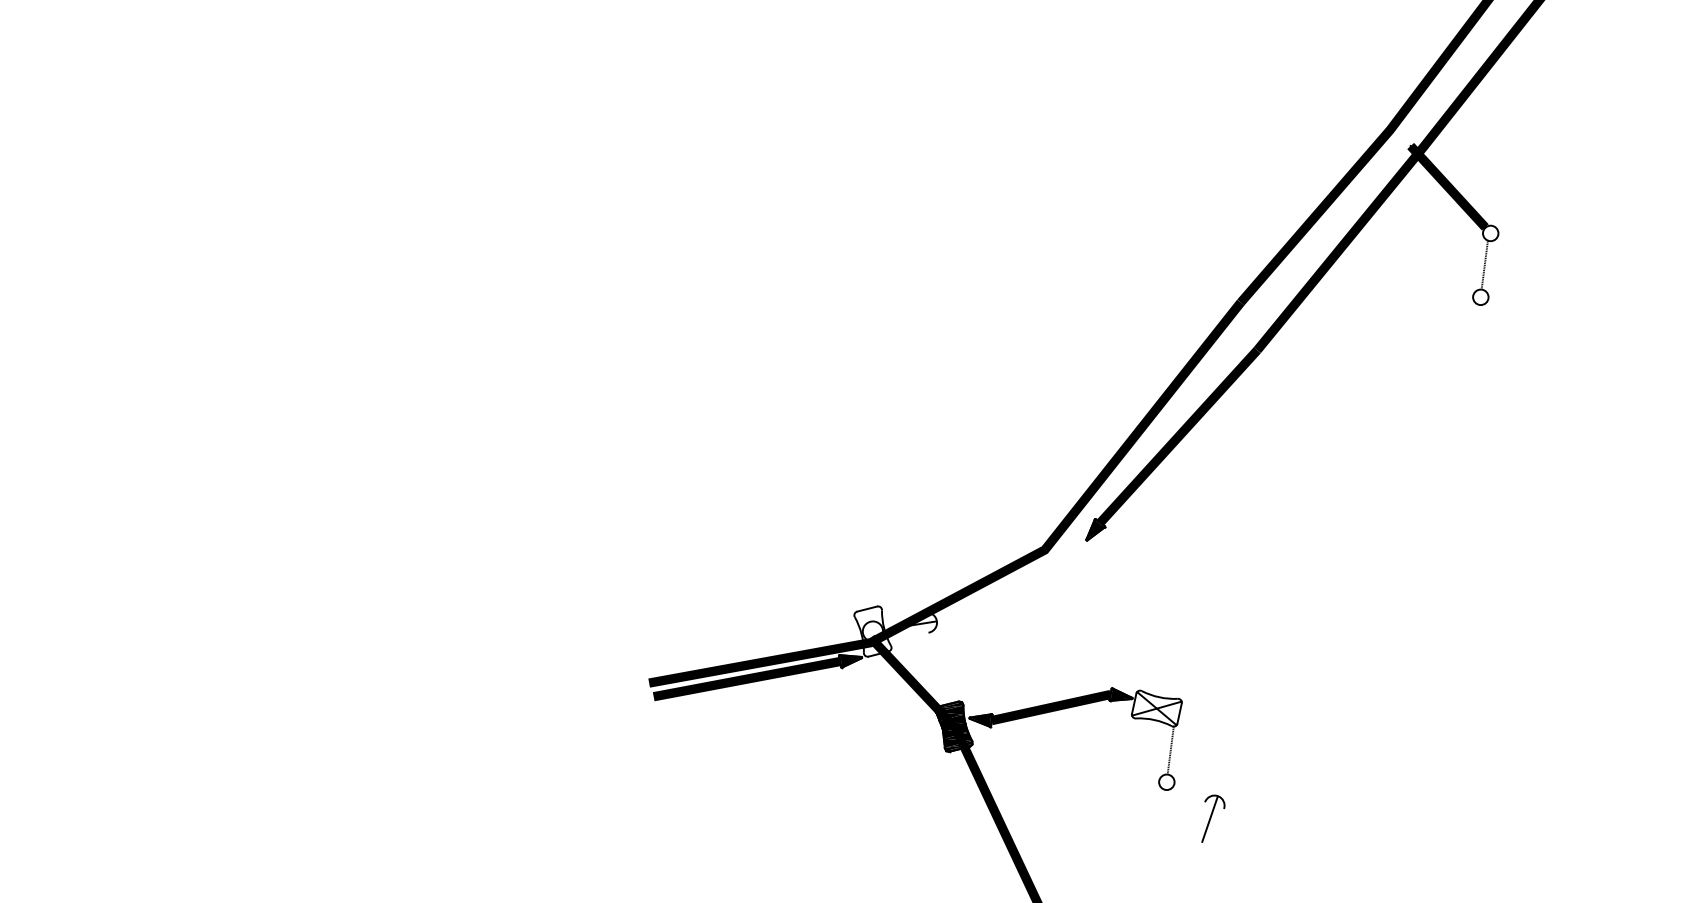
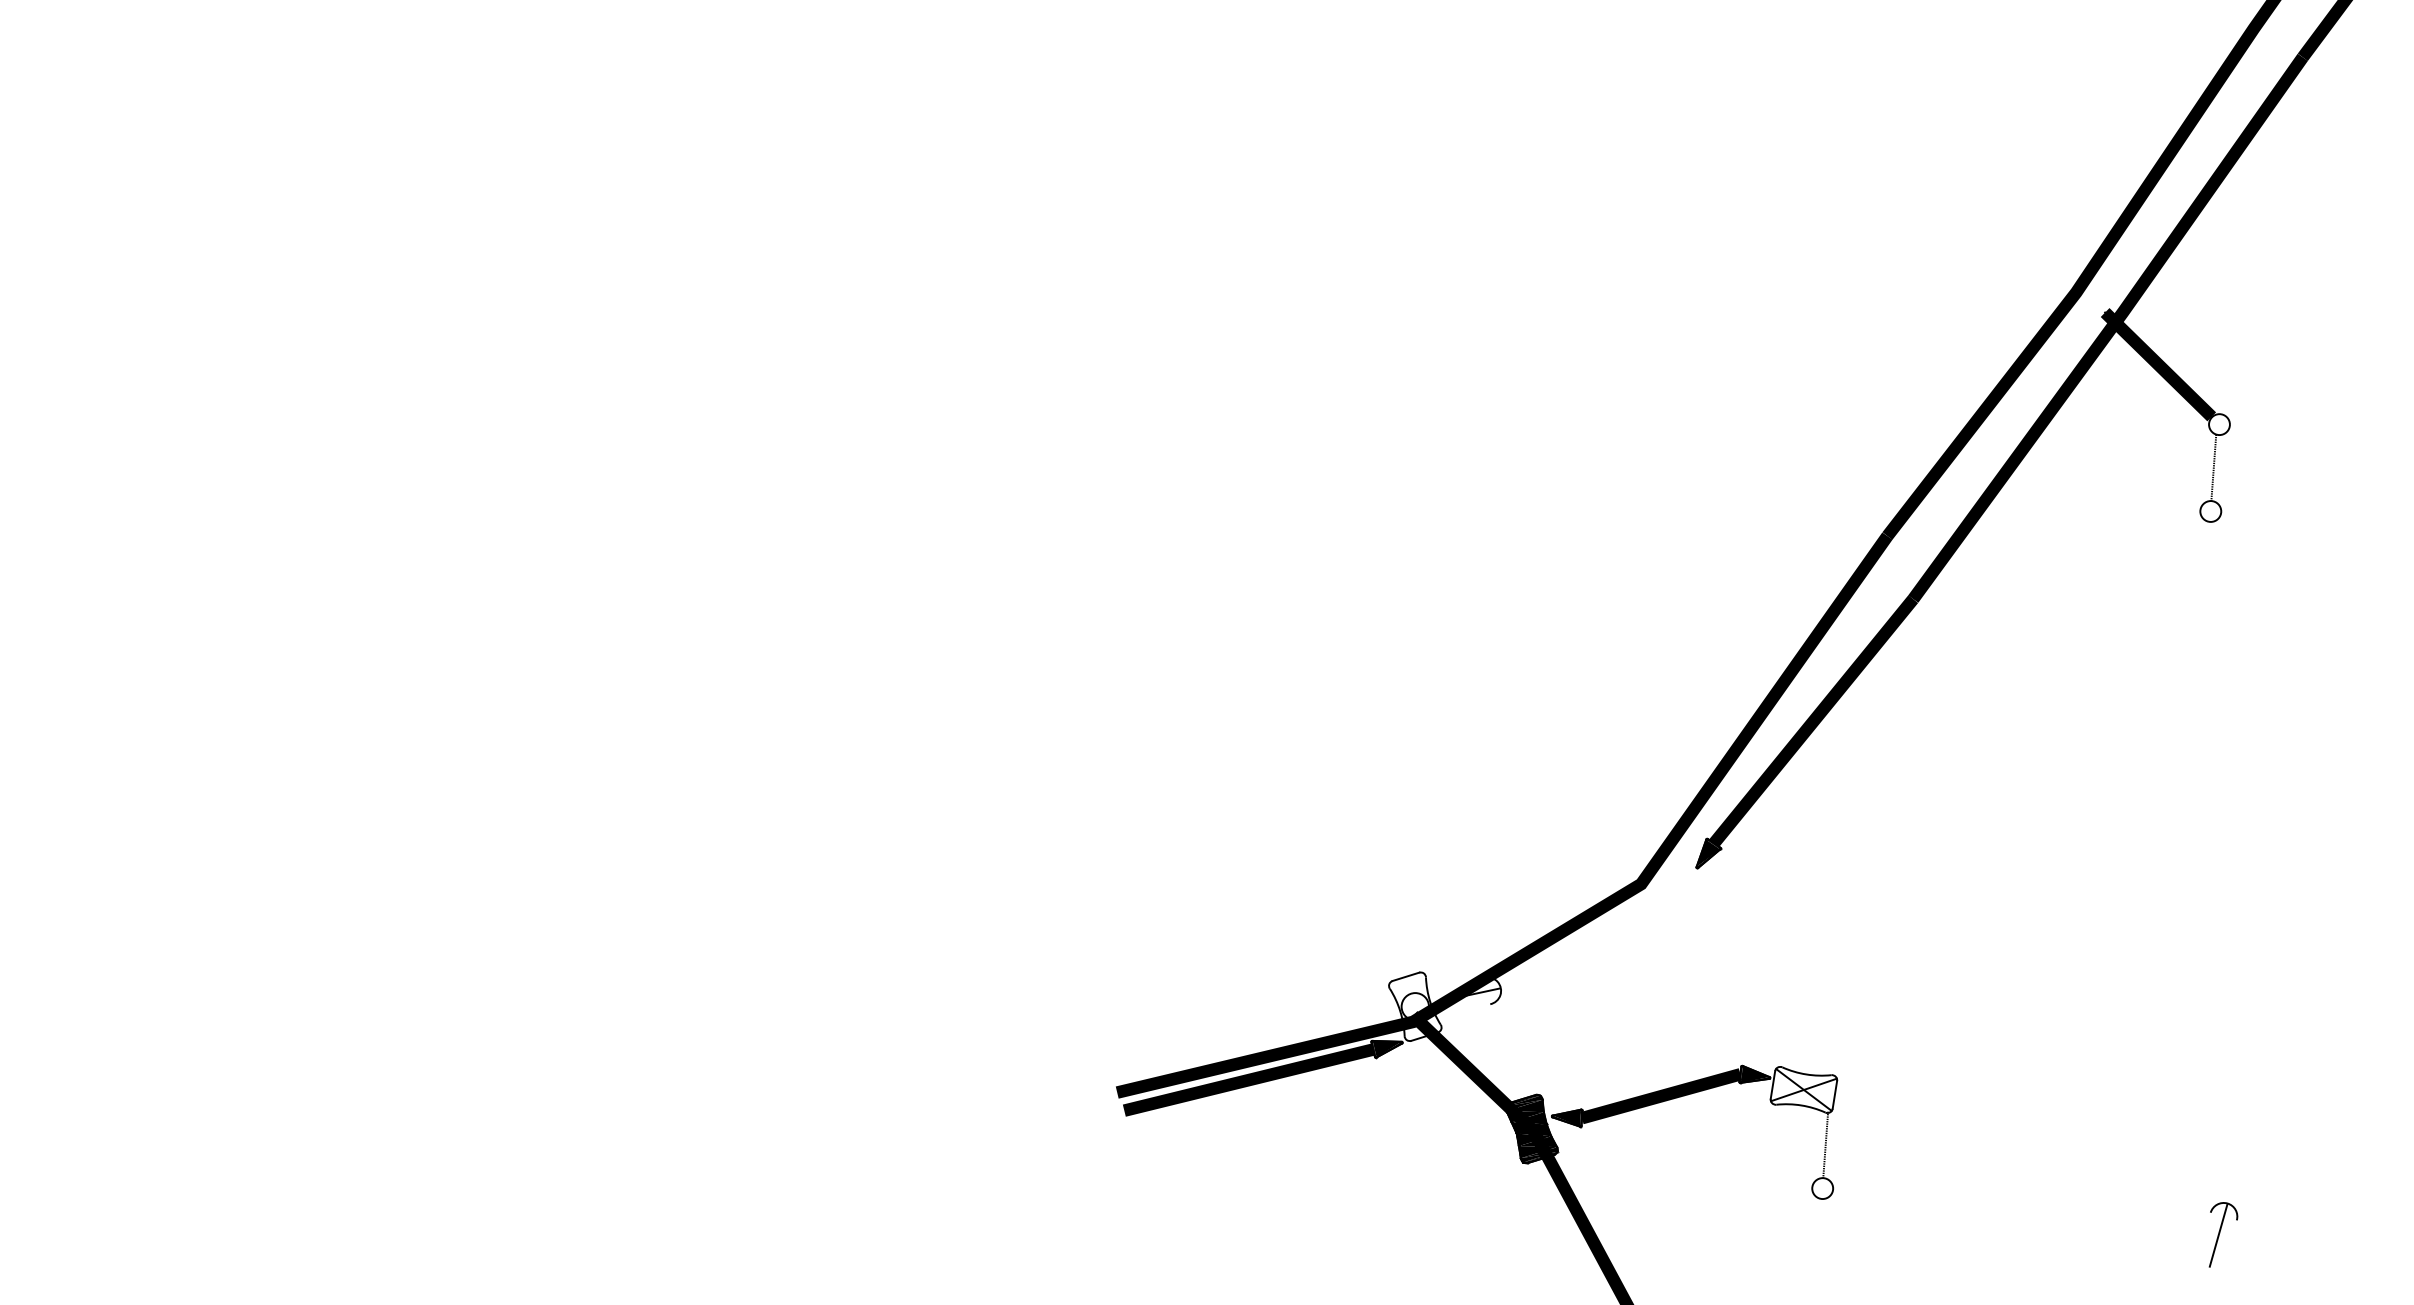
part: (1213, 818) -> (2223, 1234), moved

